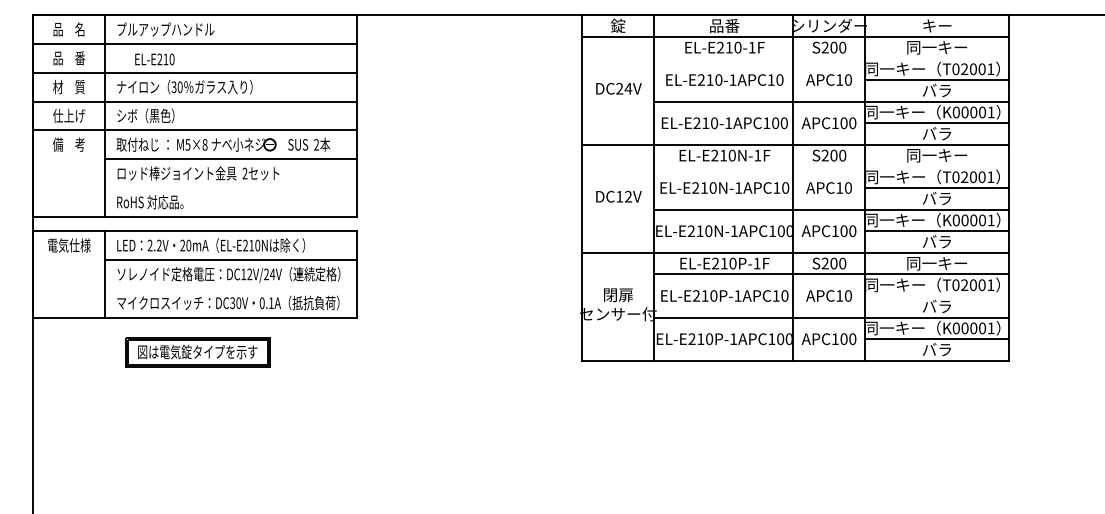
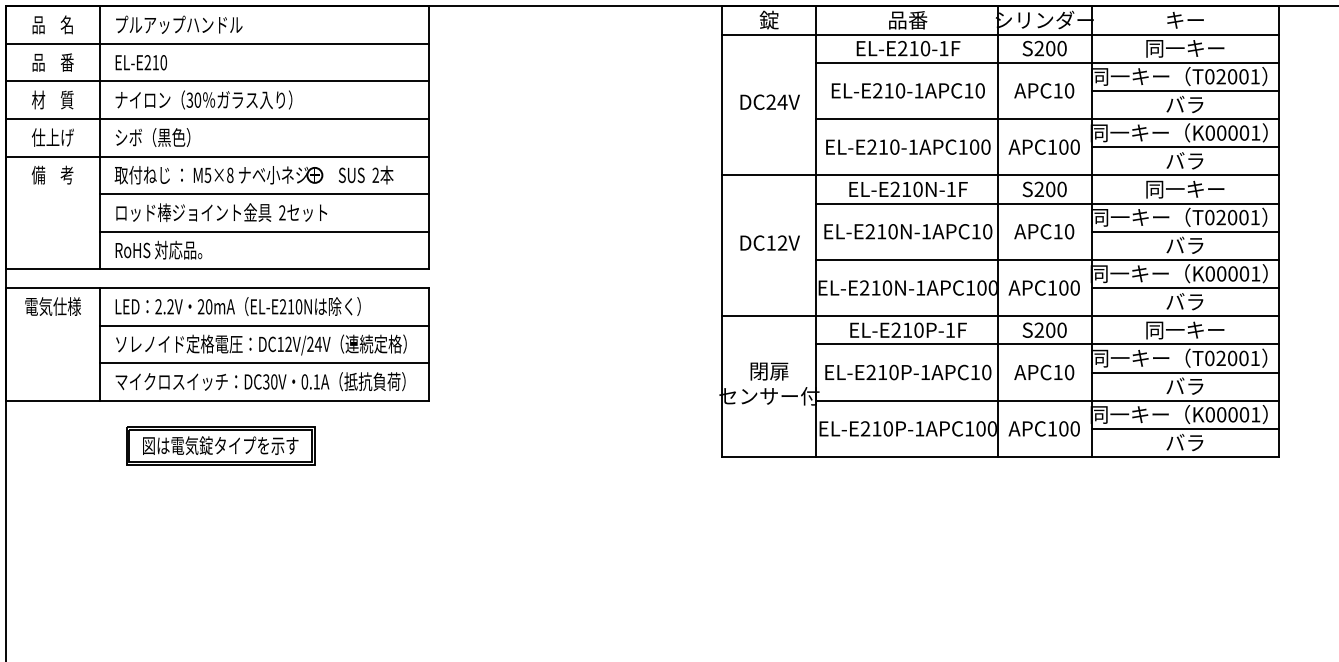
line: (831, 58) -> (1047, 62), added
text: (154, 59) -> (140, 62), moved
line: (831, 166) -> (1047, 203), added
line: (231, 188) -> (264, 232), added
line: (231, 288) -> (264, 362), added
line: (937, 296) -> (1185, 373), added

